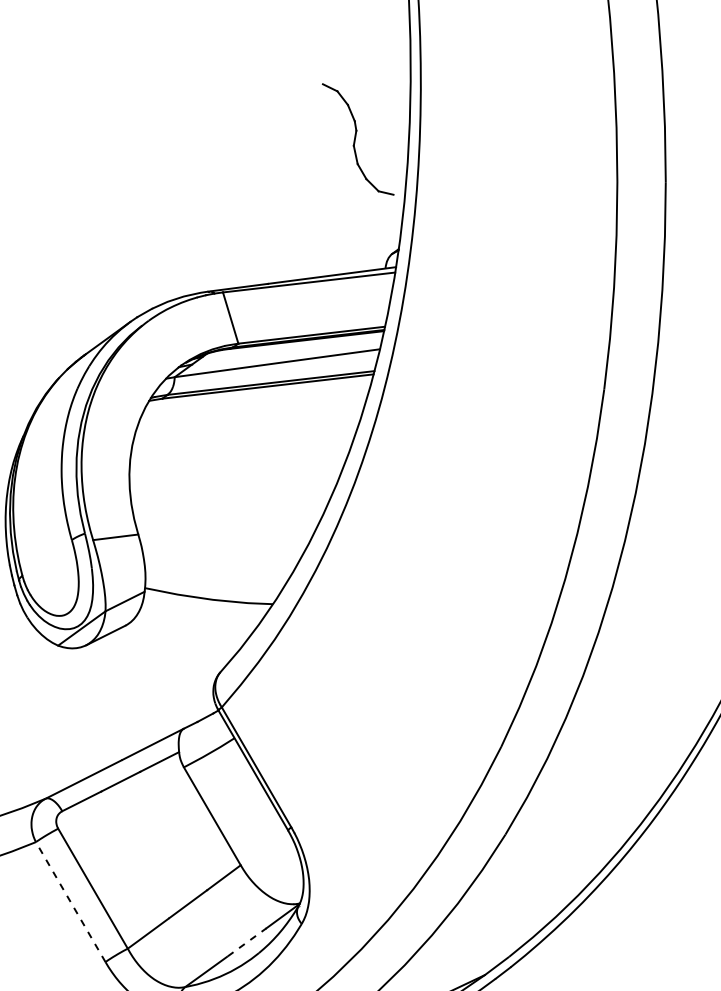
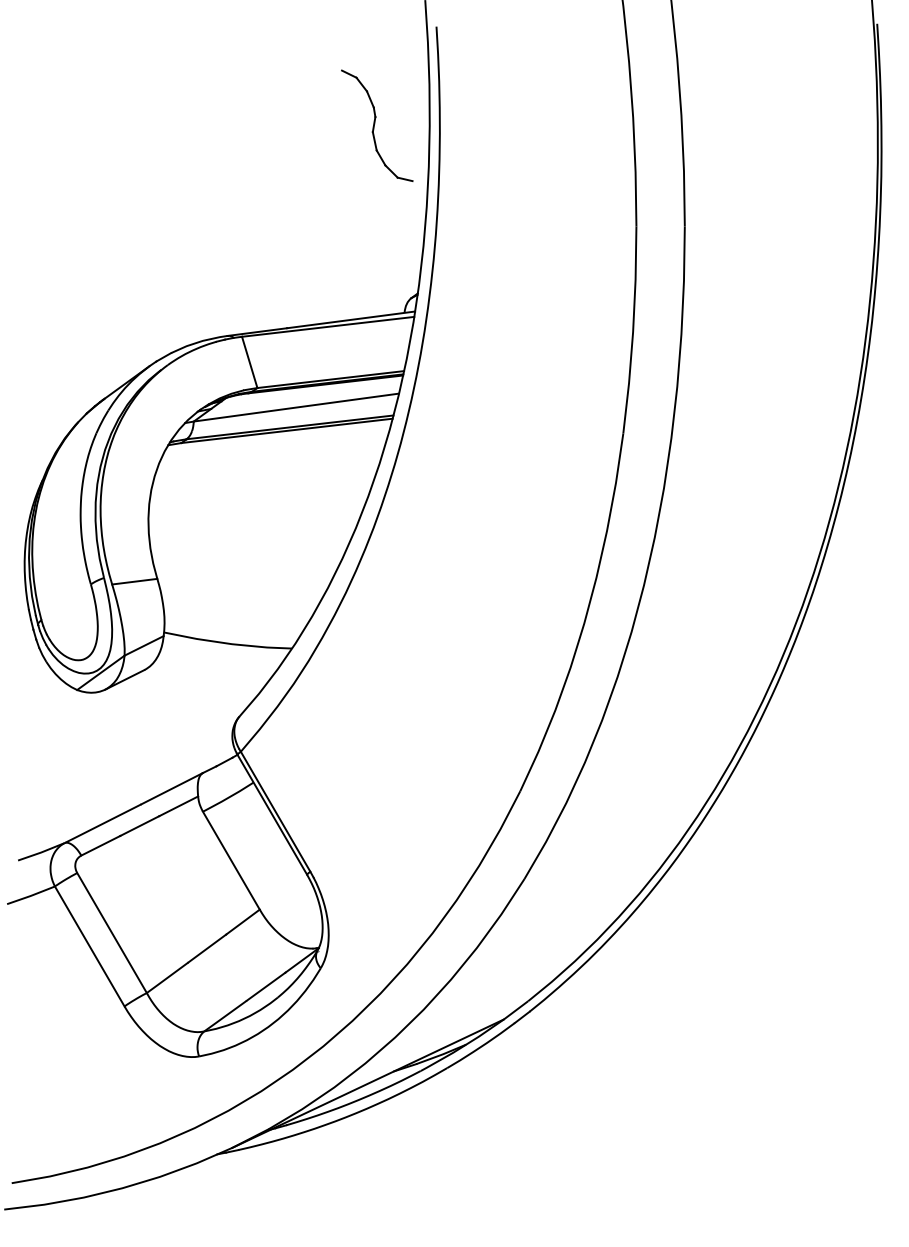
part: (358, 139) -> (377, 125), moved
line: (70, 902) -> (89, 946), dashed -> solid
line: (247, 942) -> (266, 986), dashed -> solid

